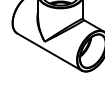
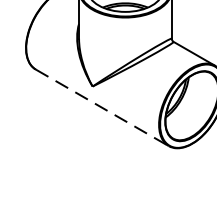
line: (49, 52) -> (102, 108), solid -> dashed

